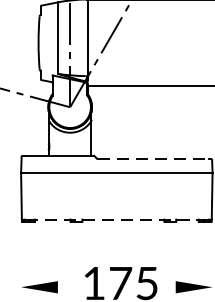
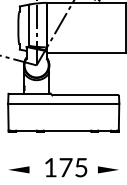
line: (154, 159) -> (85, 95), dashed -> solid
line: (116, 219) -> (63, 130), dashed -> solid

